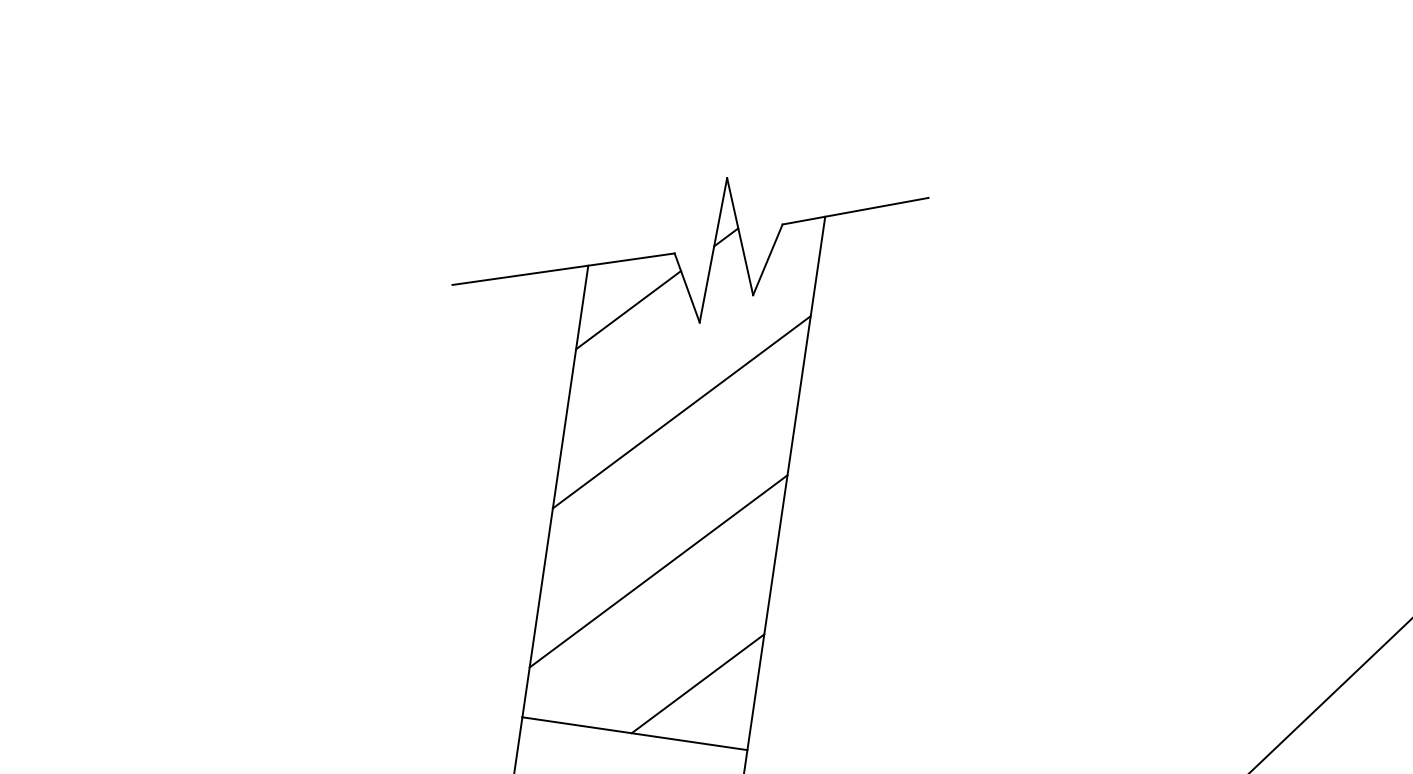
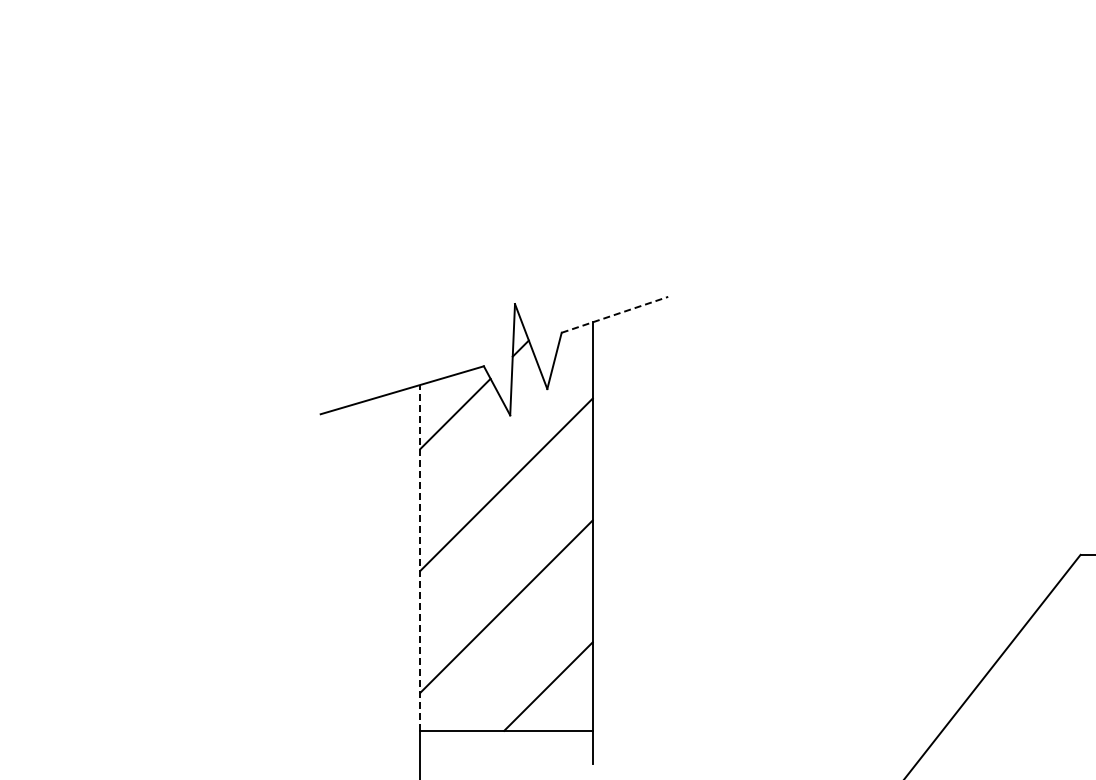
line: (856, 210) -> (615, 314), solid -> dashed
line: (555, 490) -> (420, 557), solid -> dashed

